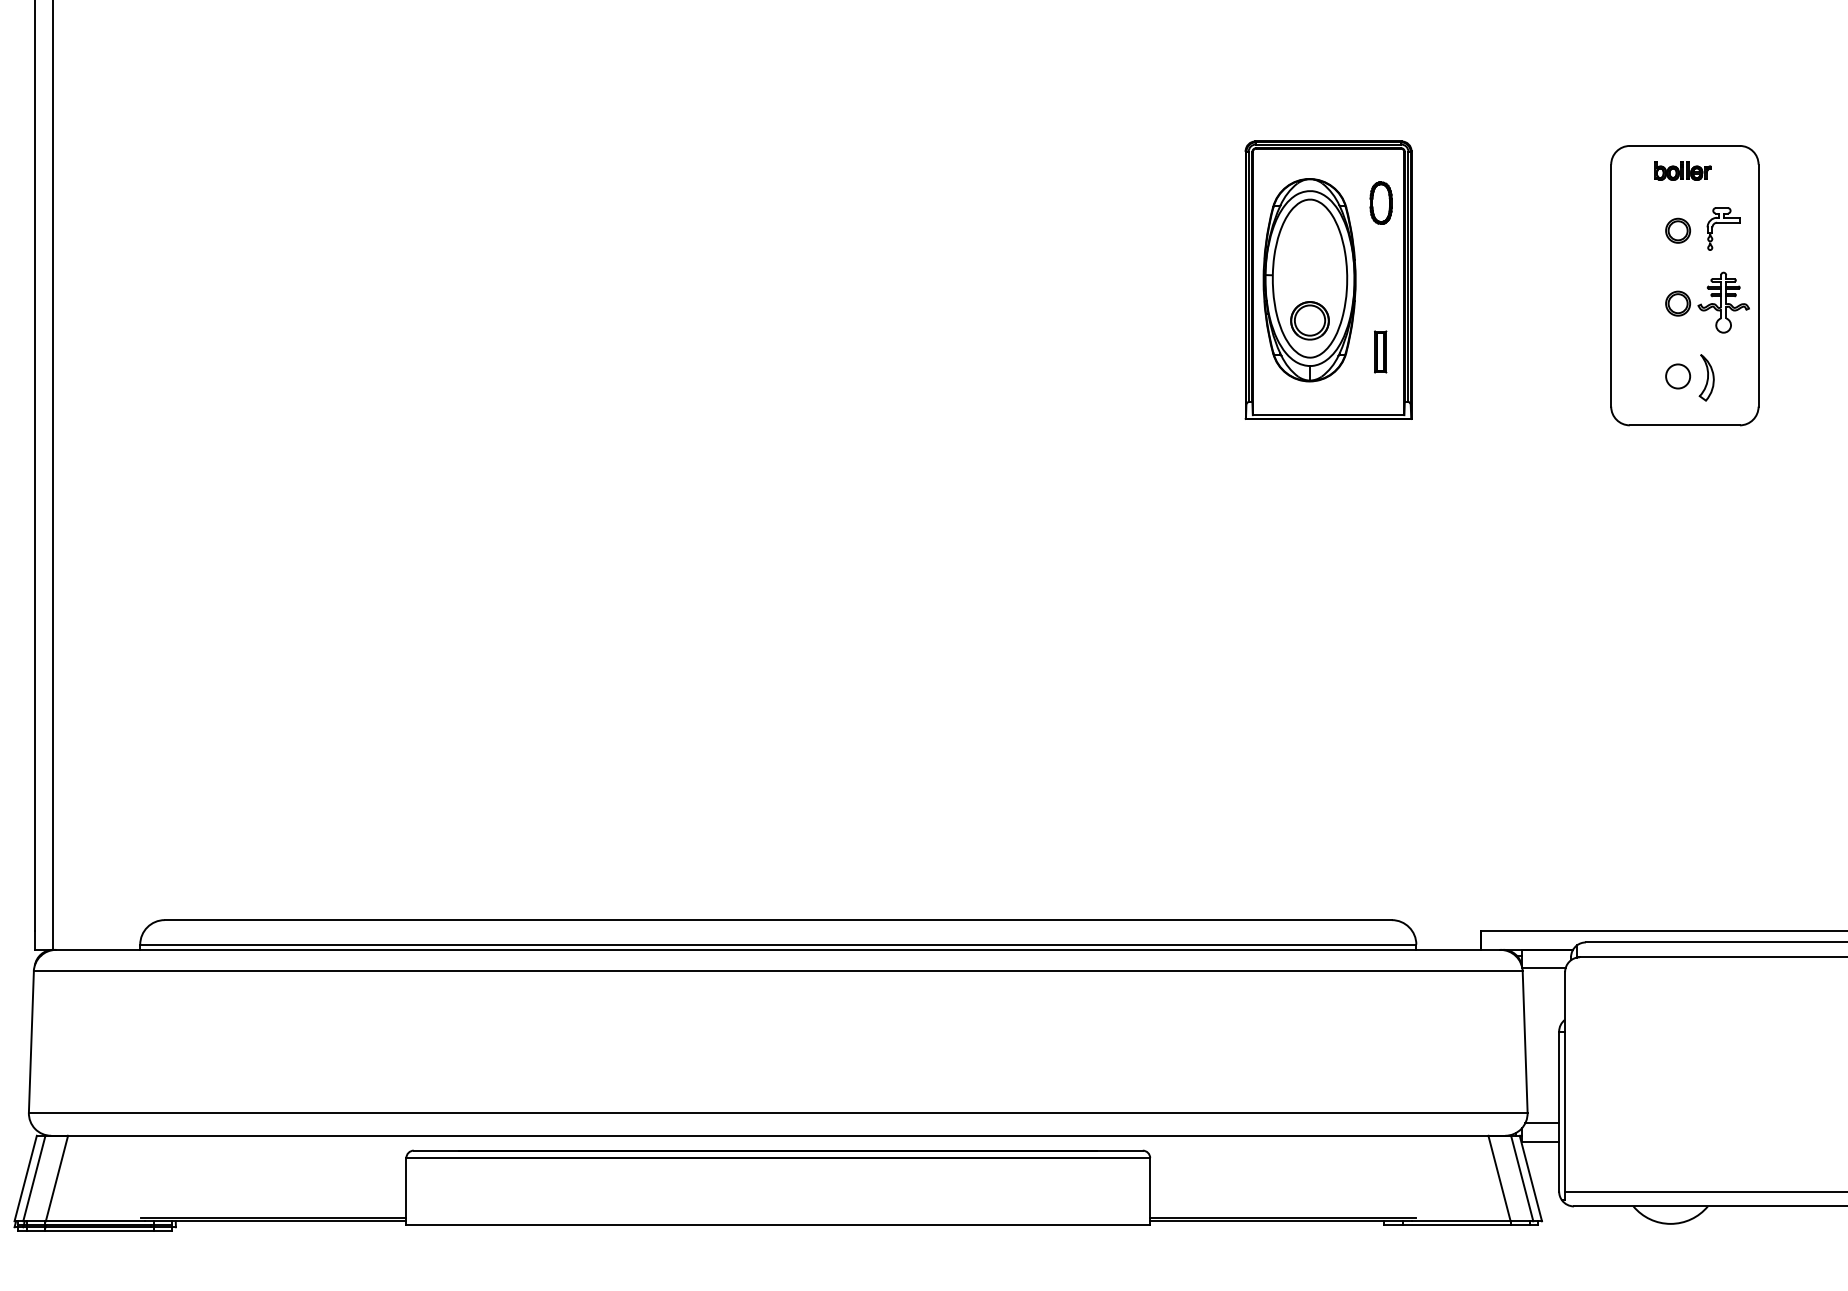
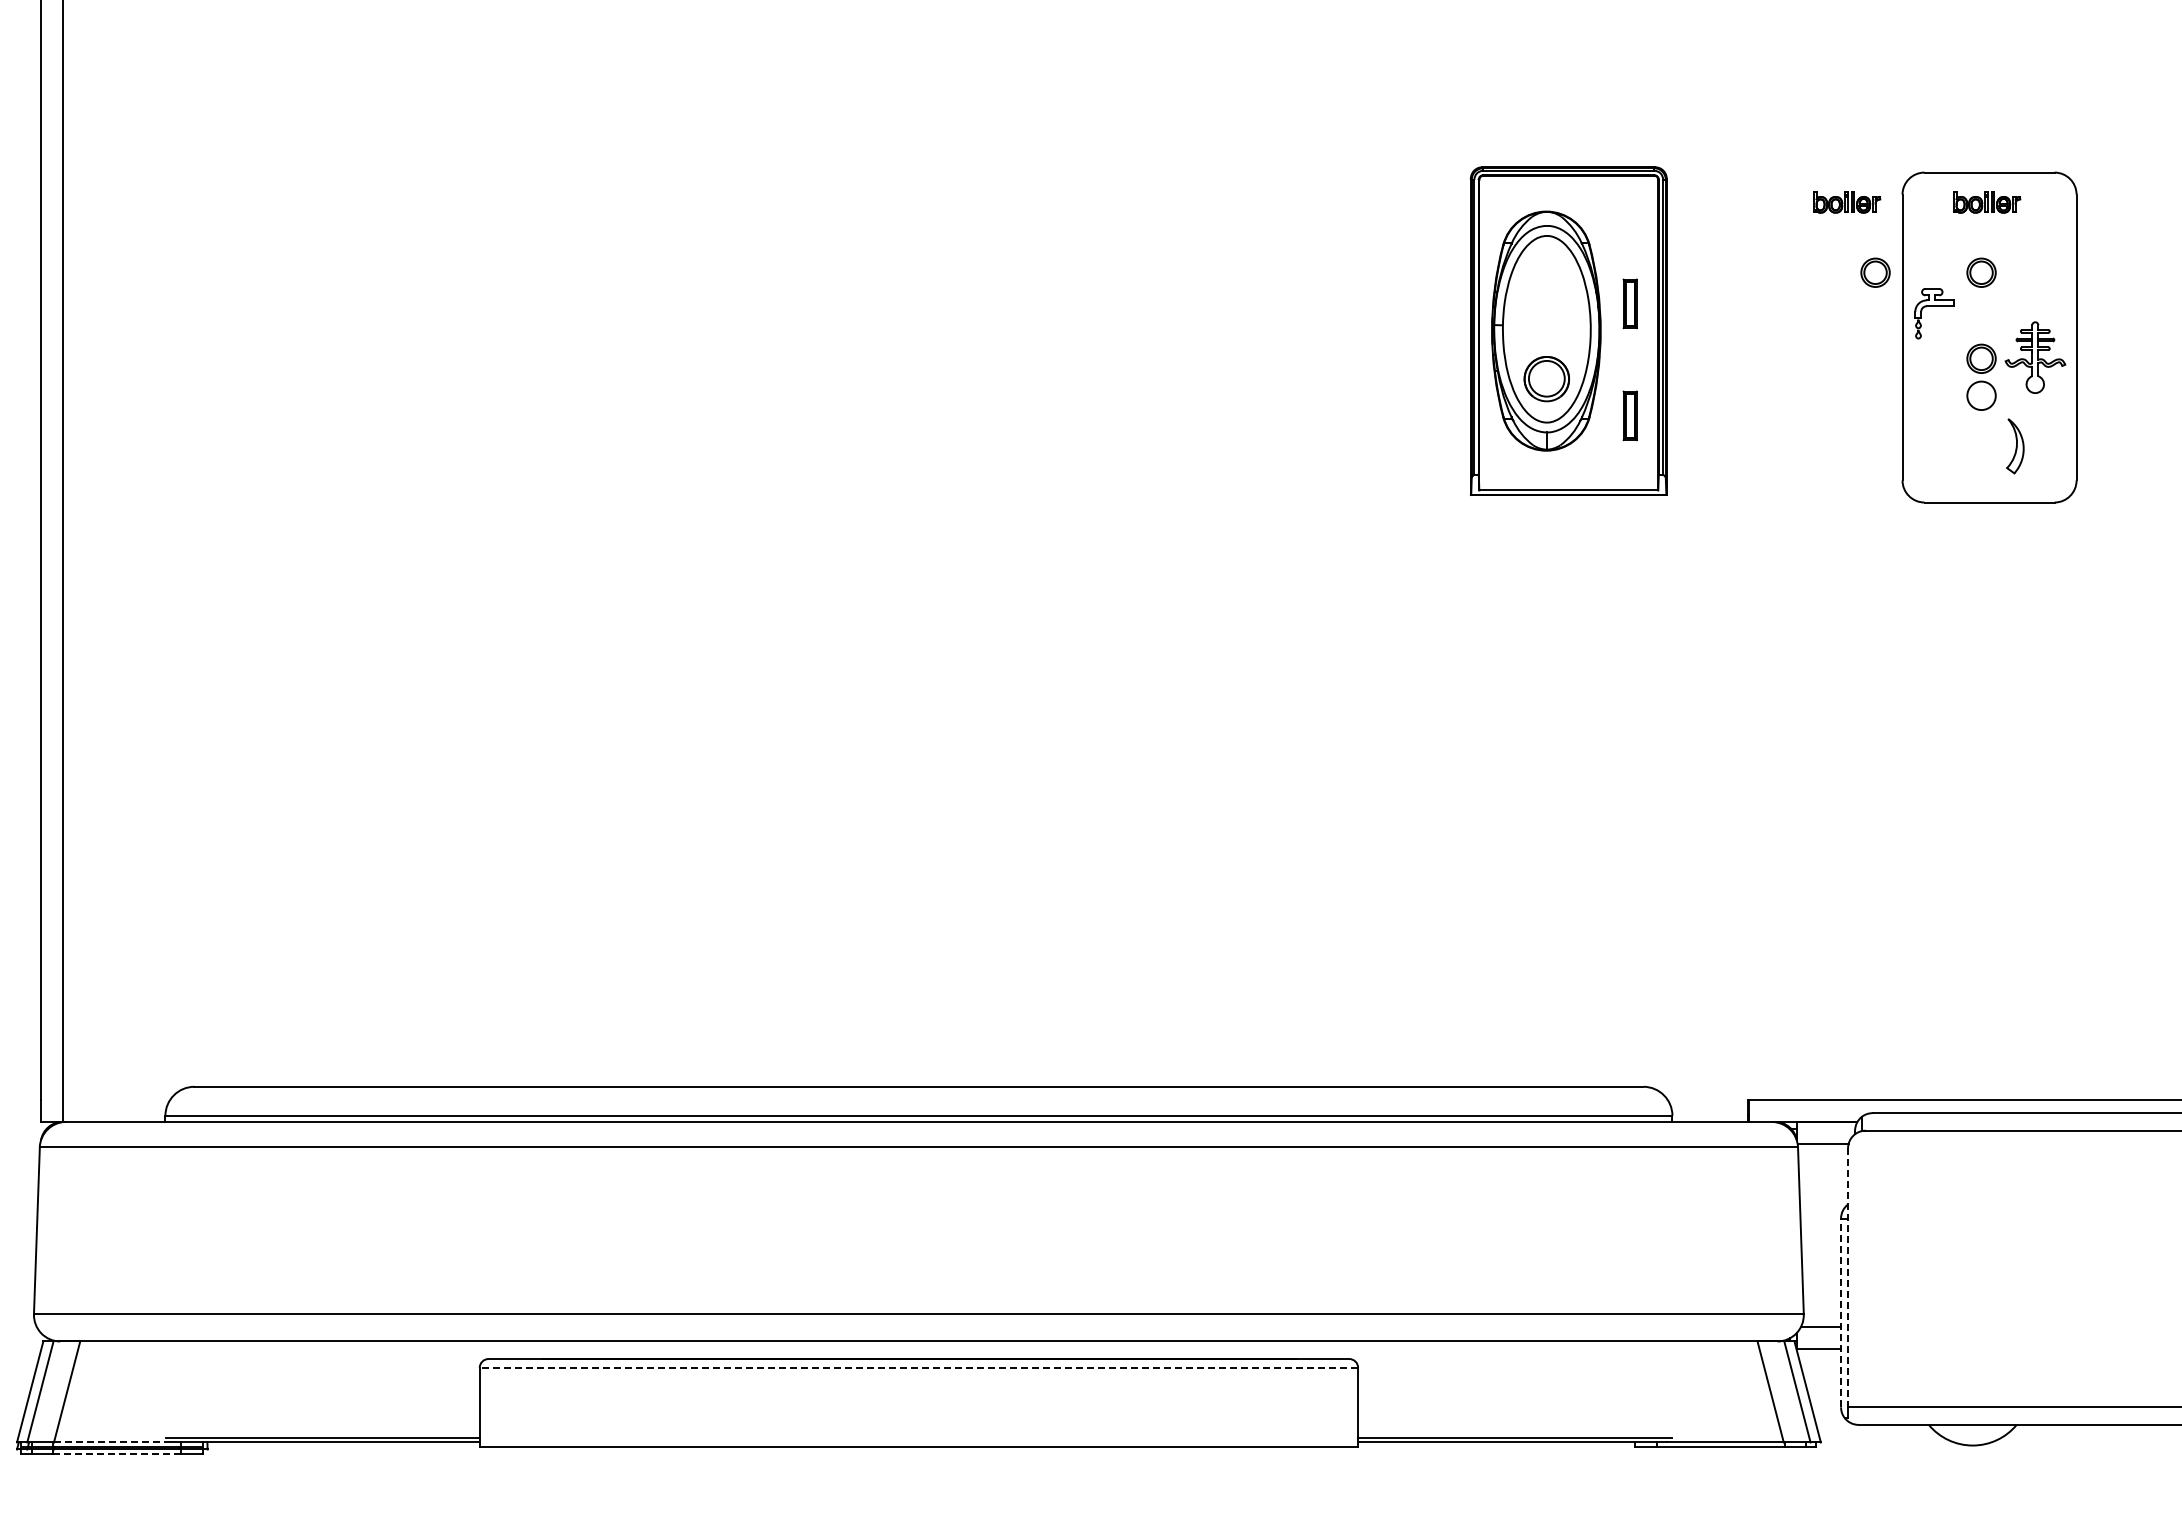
part: (1564, 171) -> (1847, 202), added
part: (1380, 202) -> (1630, 239), removed
part: (1723, 222) -> (1934, 306), moved
part: (1588, 230) -> (1875, 272), added
part: (1380, 256) -> (1629, 303), added
circle: (1678, 376) -> (1981, 395), moved
line: (1565, 1081) -> (1848, 1277), solid -> dashed
line: (1559, 1111) -> (1841, 1312), solid -> dashed
line: (777, 1157) -> (918, 1367), solid -> dashed
line: (95, 1221) -> (112, 1442), solid -> dashed
line: (99, 1230) -> (117, 1453), solid -> dashed

